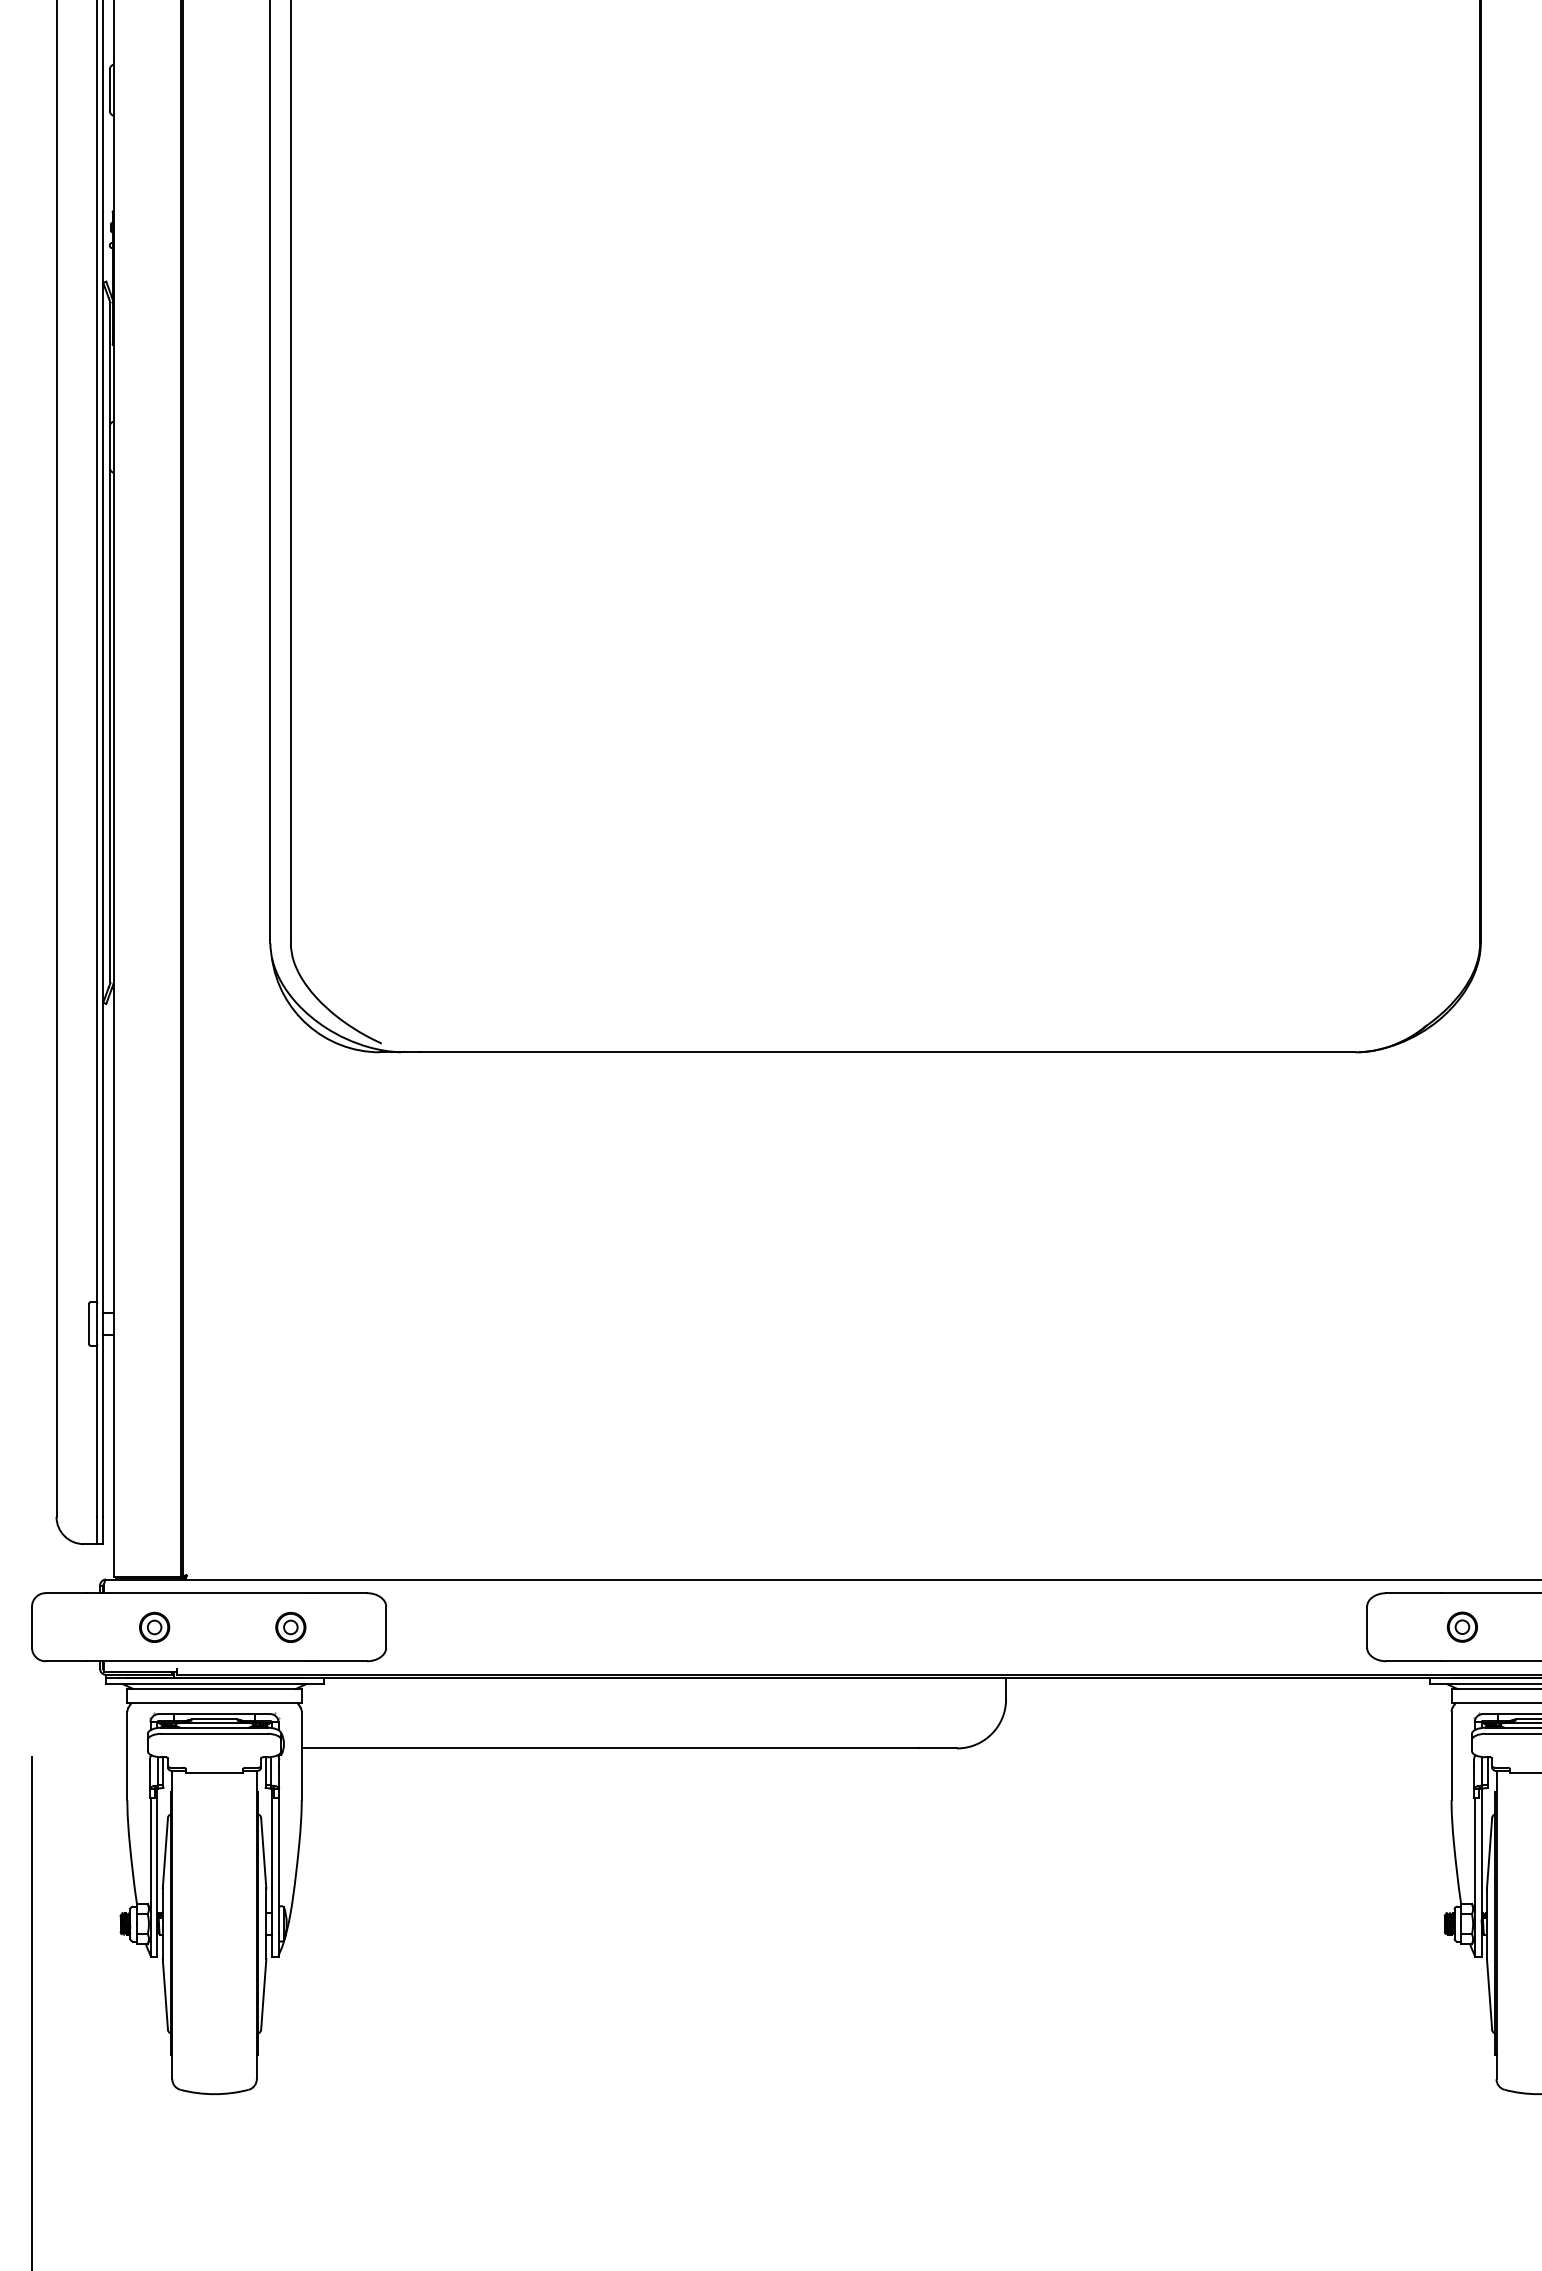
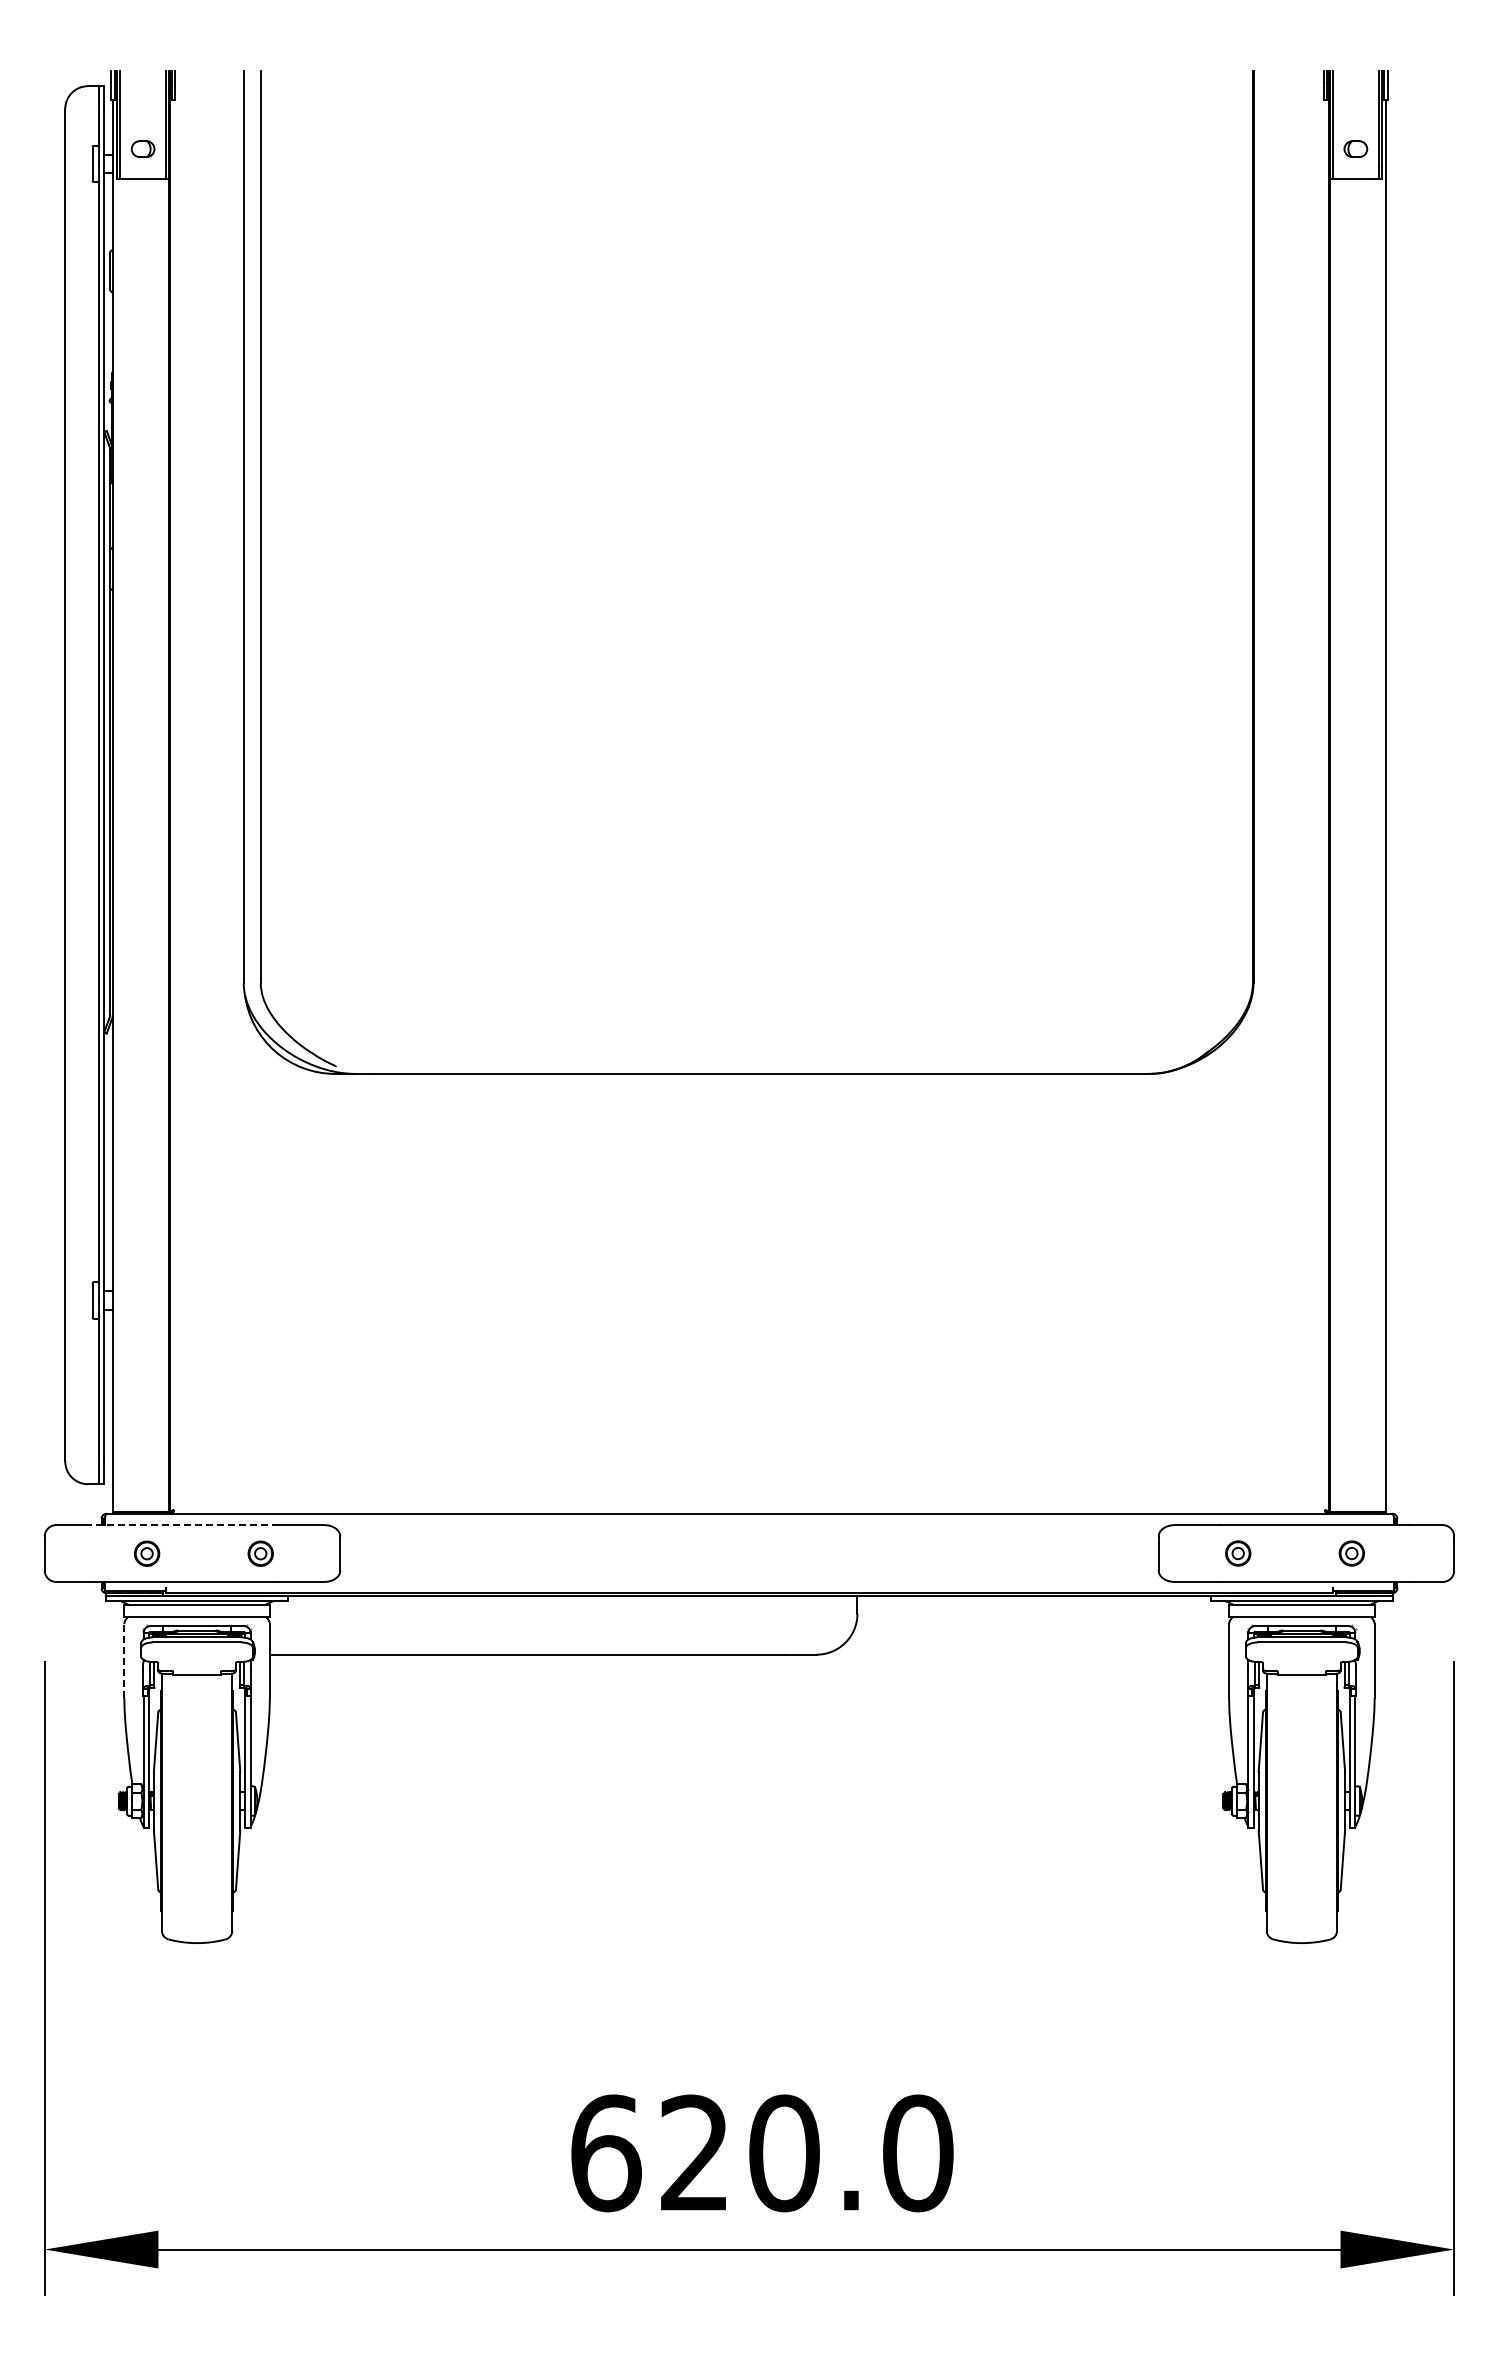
line: (199, 1593) -> (184, 1525), solid -> dashed
line: (127, 1756) -> (124, 1661), solid -> dashed

